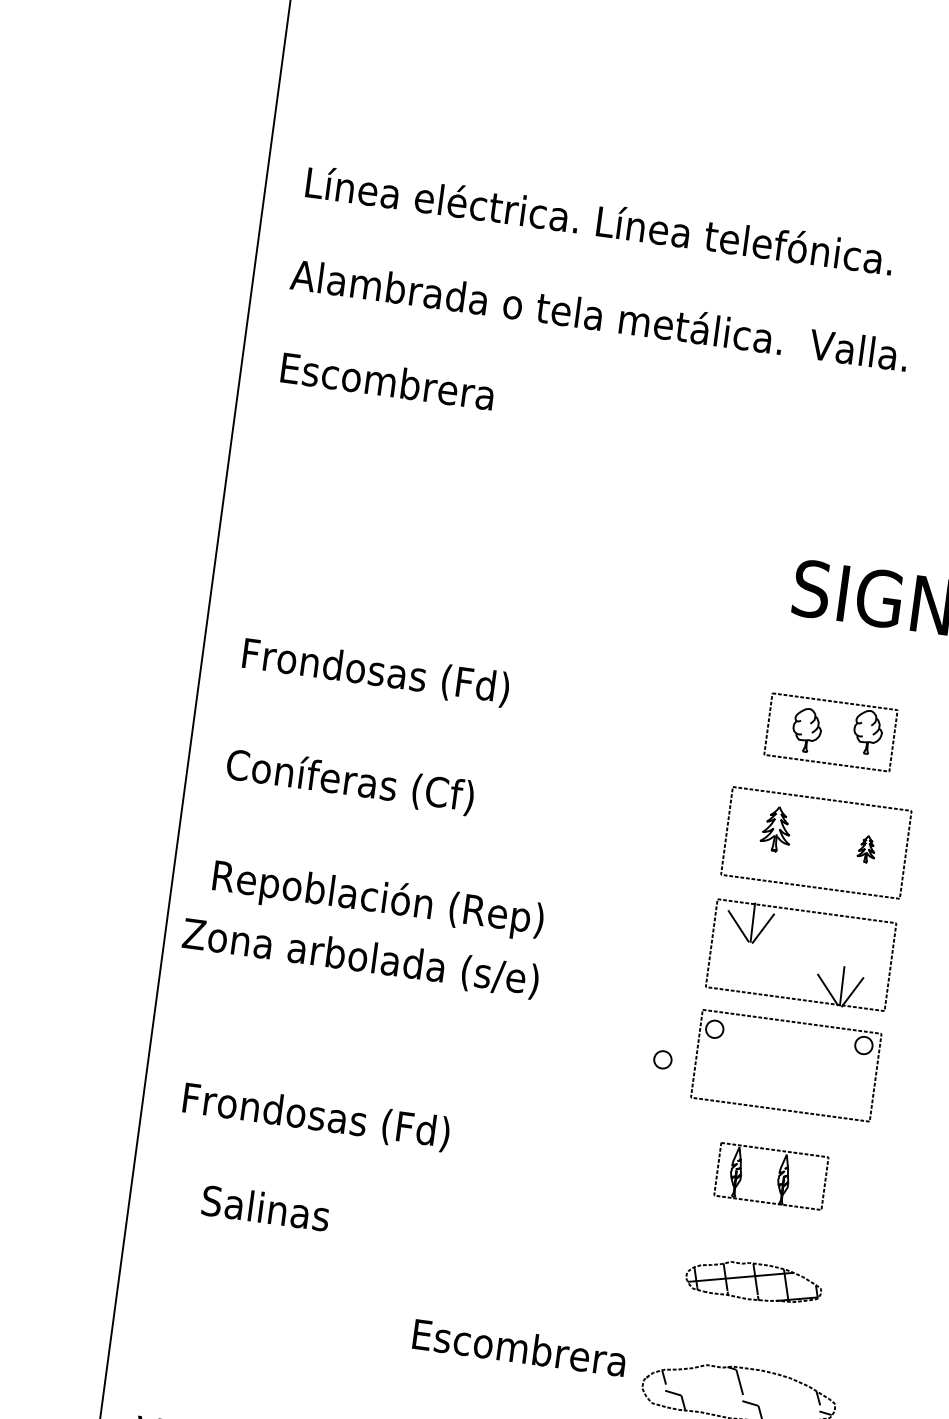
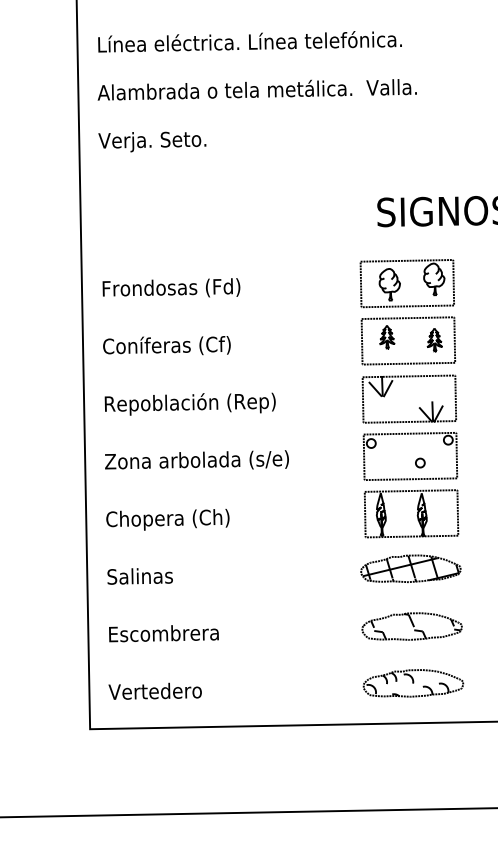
text: (384, 384) -> (153, 141), Escombrera -> Verja. Seto.
part: (829, 731) -> (406, 283), size x1.43
part: (866, 849) -> (434, 340), size x1.67
text: (360, 955) -> (196, 459), moved
part: (663, 1058) -> (420, 462), moved
text: (315, 1117) -> (175, 519), Frondosas (Fd) -> Chopera (Ch)
part: (771, 1175) -> (411, 513), size x1.67
text: (264, 1208) -> (139, 576), moved
part: (753, 1281) -> (410, 568), size x1.43
text: (518, 1347) -> (163, 633), moved

